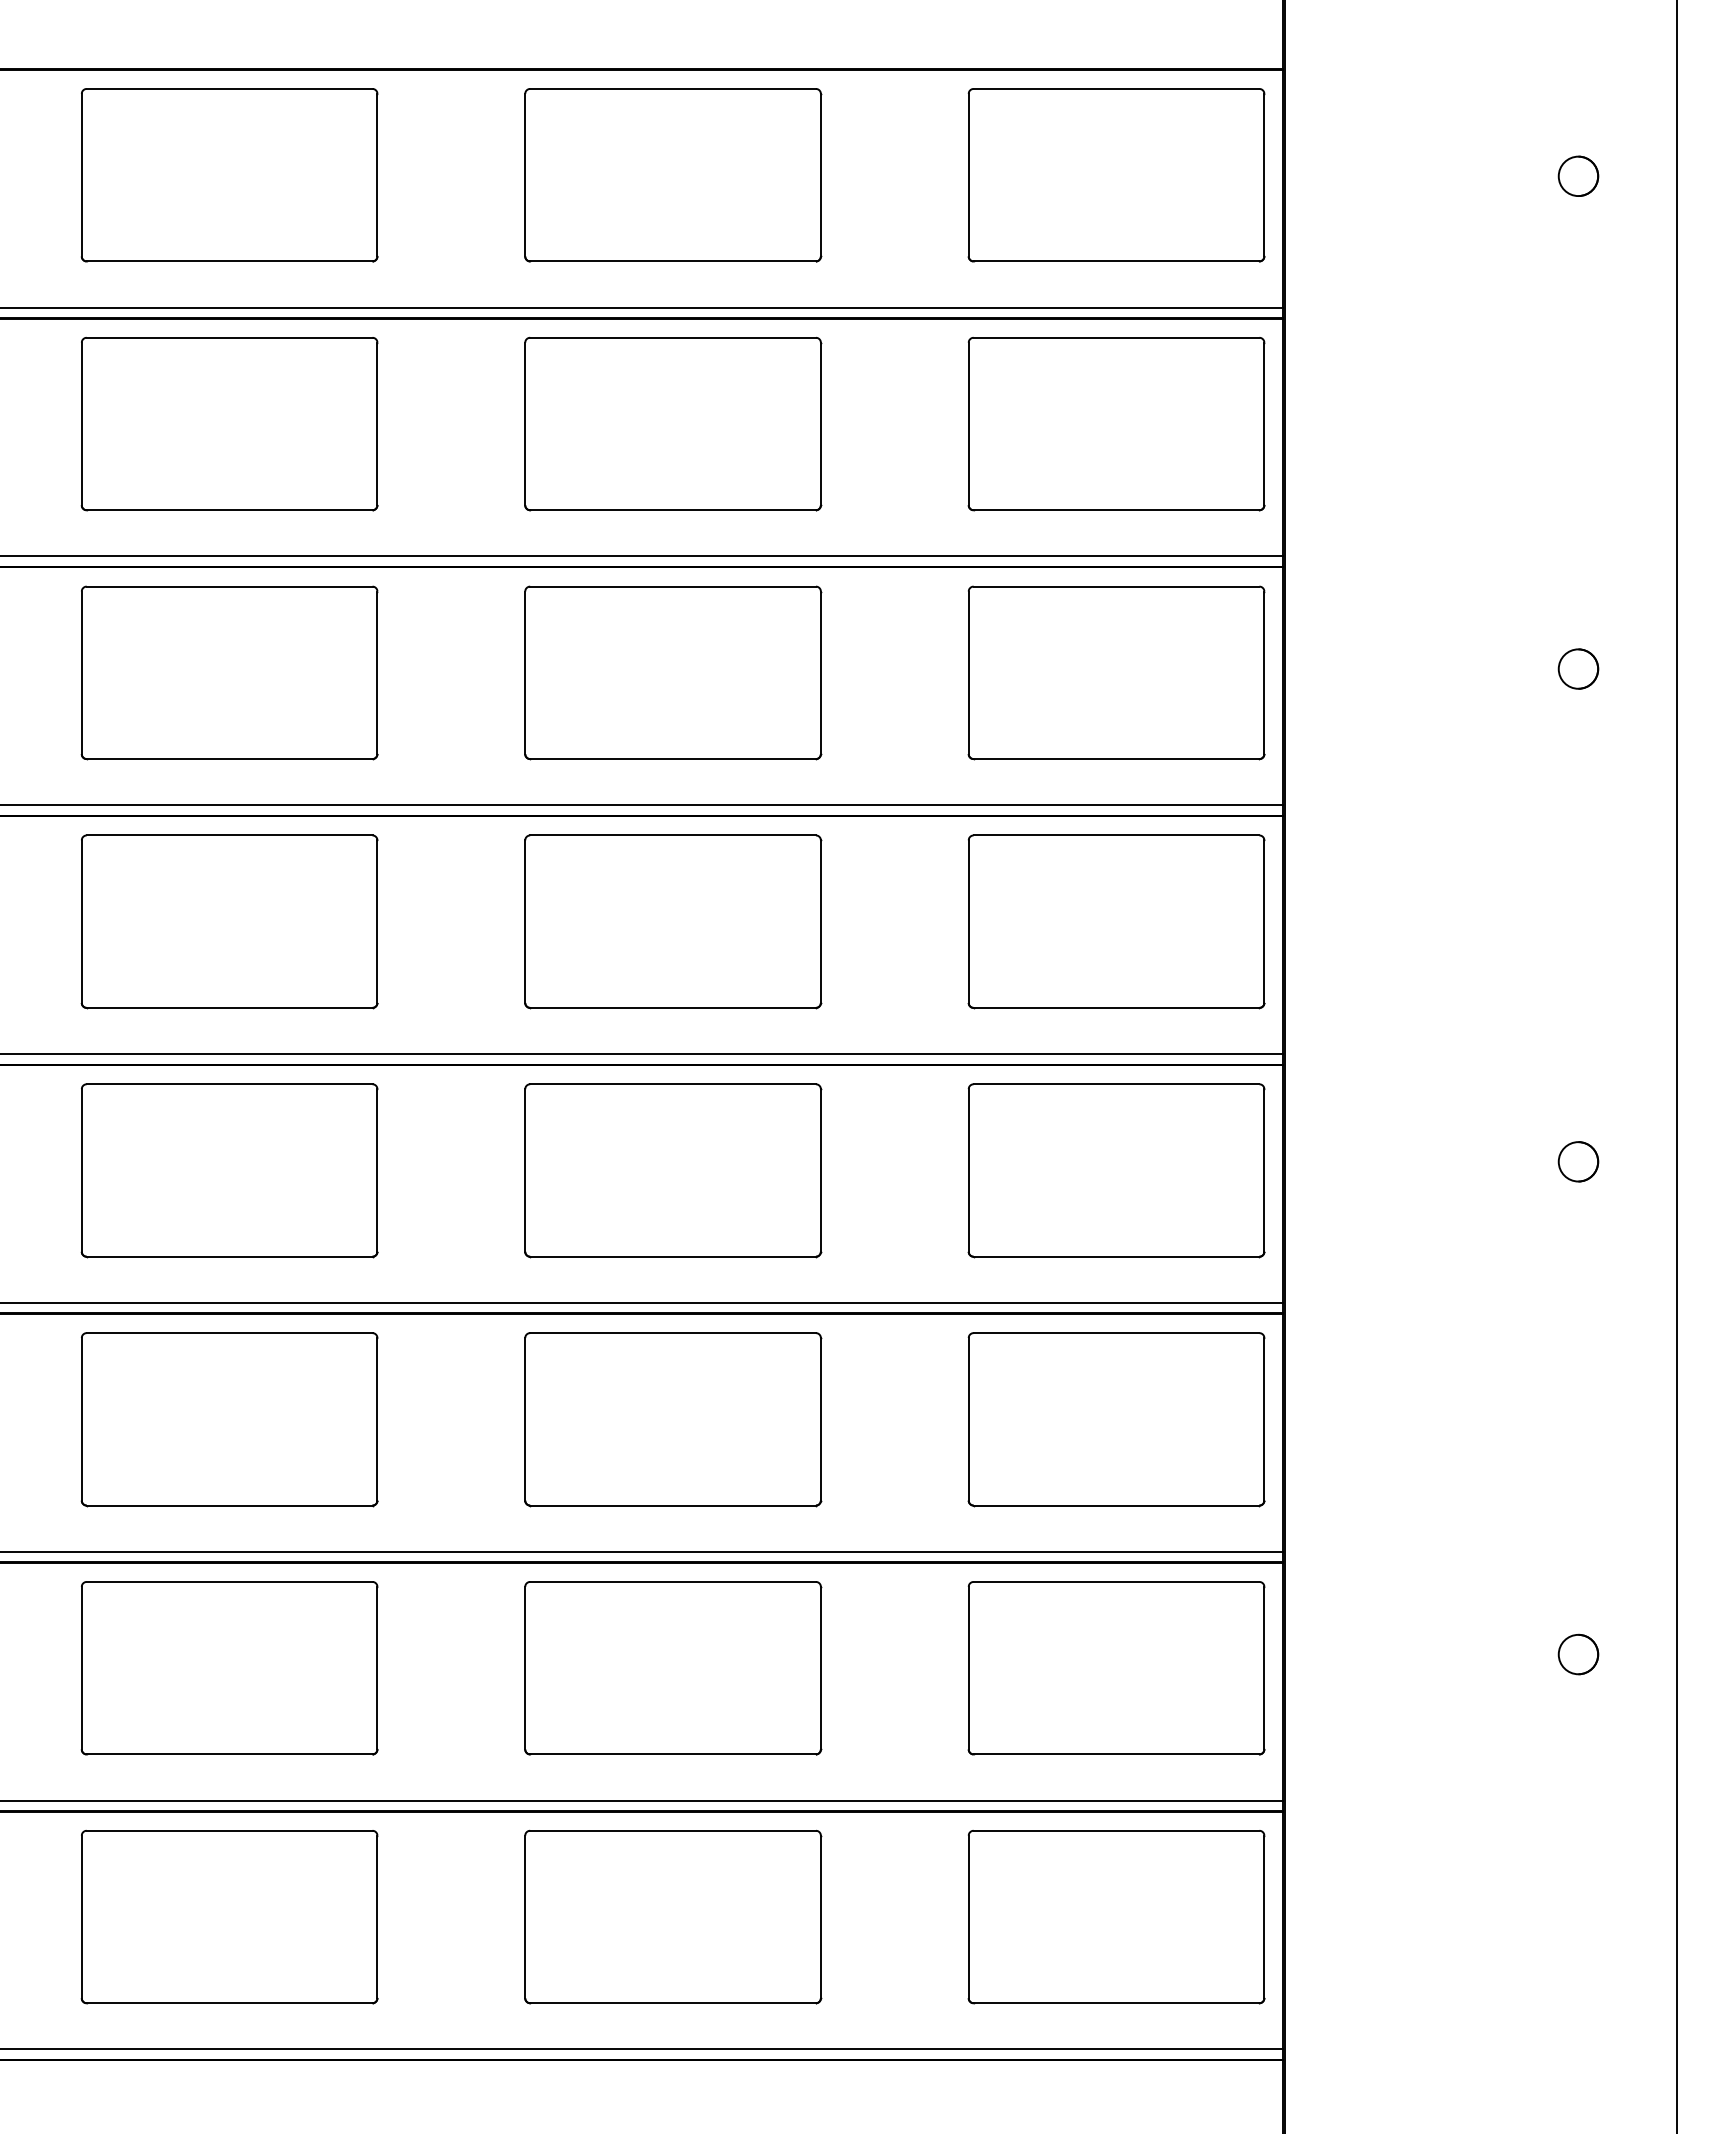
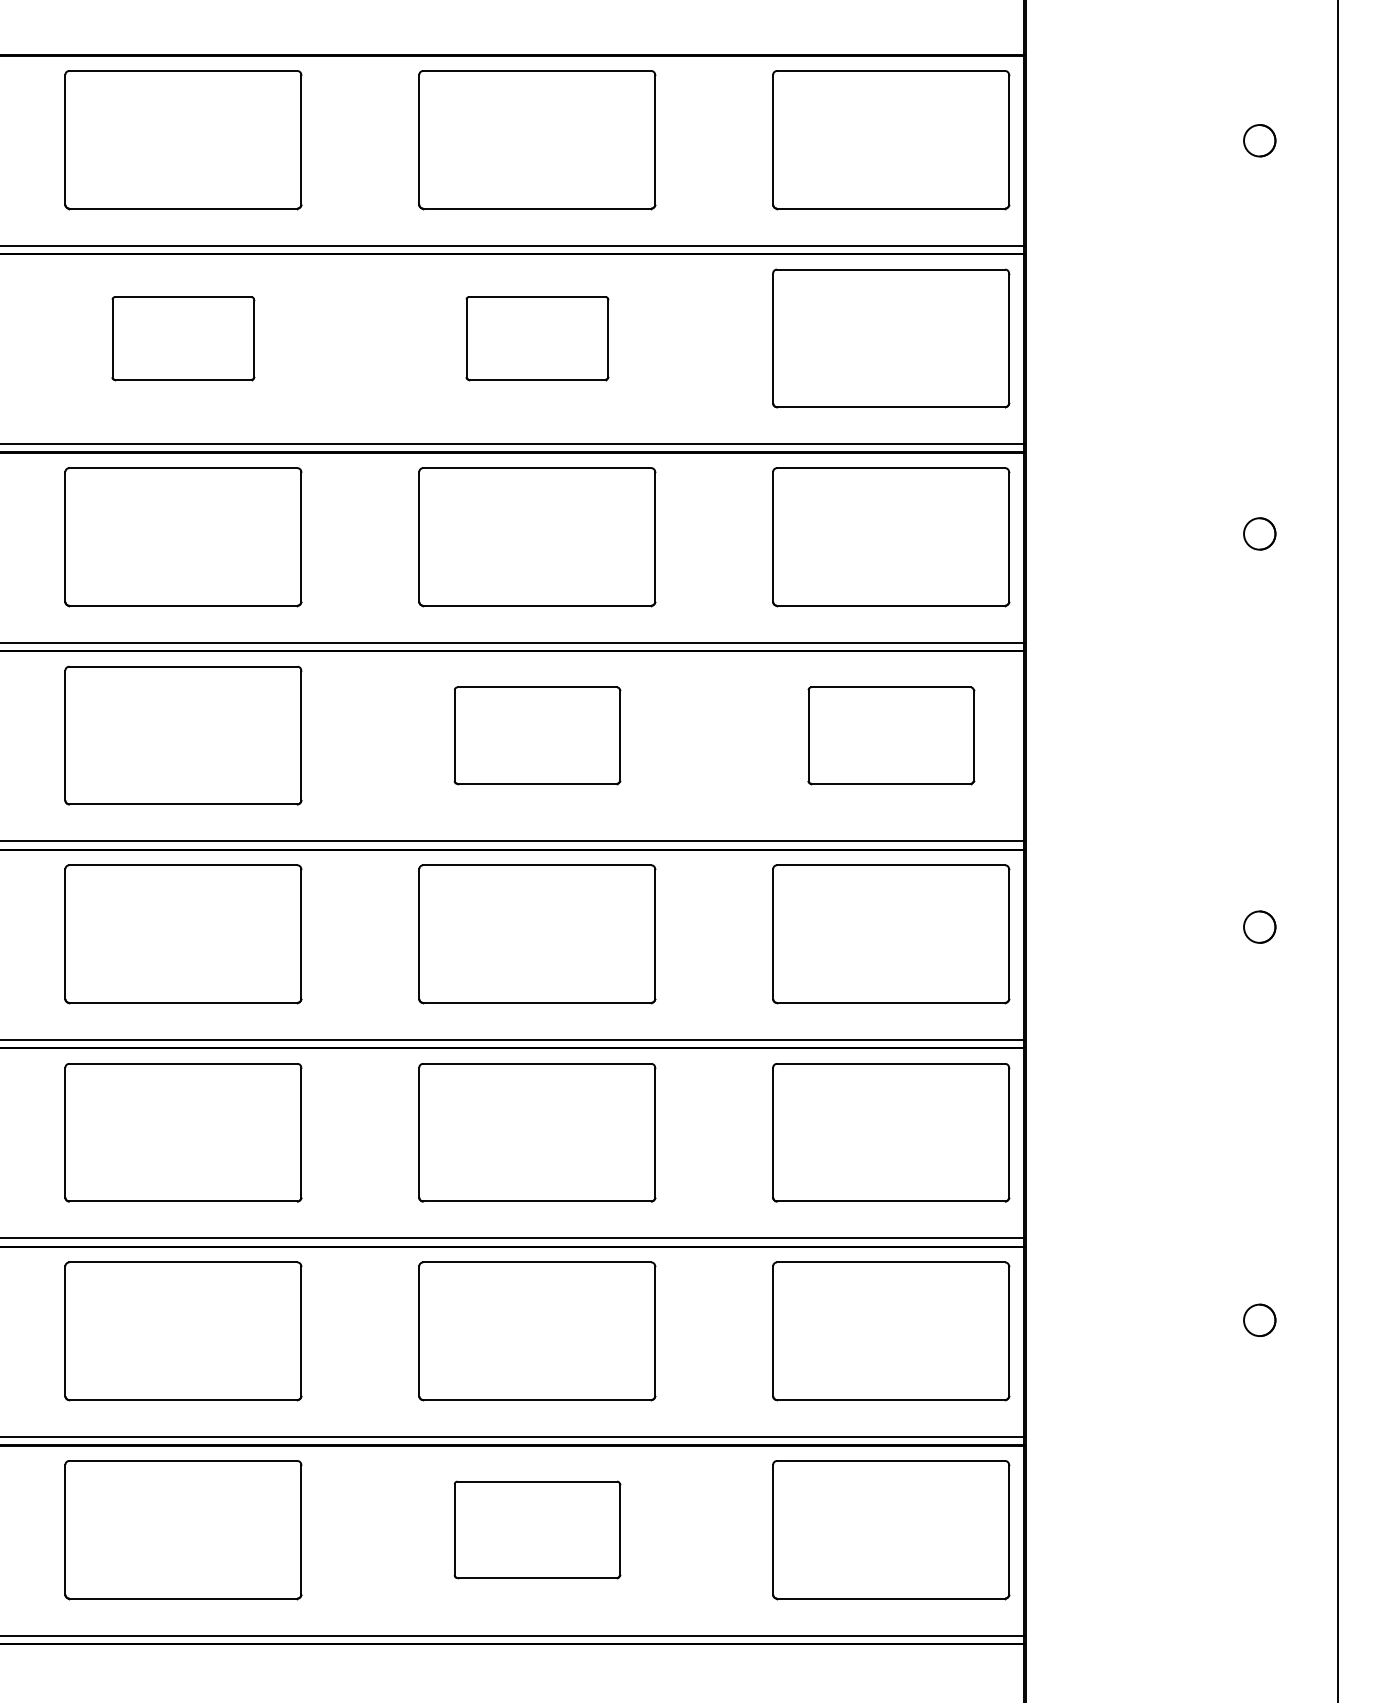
part: (673, 423) -> (537, 337), size x0.6
part: (229, 424) -> (183, 338), size x0.6
part: (673, 921) -> (537, 735), size x0.7
part: (1116, 921) -> (891, 735), size x0.7
part: (673, 1916) -> (537, 1529), size x0.7

